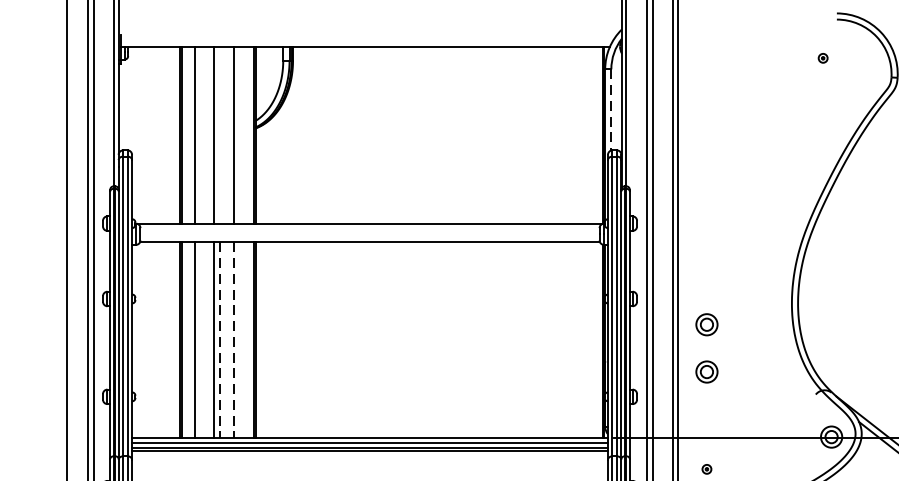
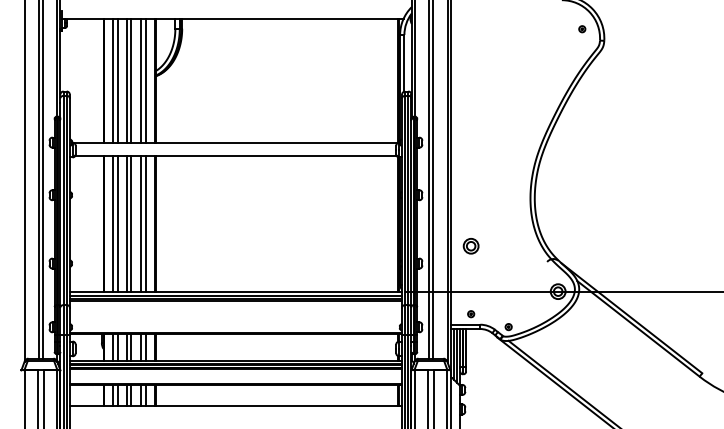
part: (823, 58) -> (582, 29), moved
line: (611, 110) -> (404, 63), dashed -> solid
line: (200, 136) -> (117, 81), added
line: (220, 136) -> (131, 81), added
line: (240, 136) -> (145, 81), added
part: (705, 325) -> (470, 213), removed
line: (200, 339) -> (117, 223), added
line: (240, 339) -> (145, 223), added
line: (220, 340) -> (131, 224), dashed -> solid
line: (233, 340) -> (140, 224), dashed -> solid

